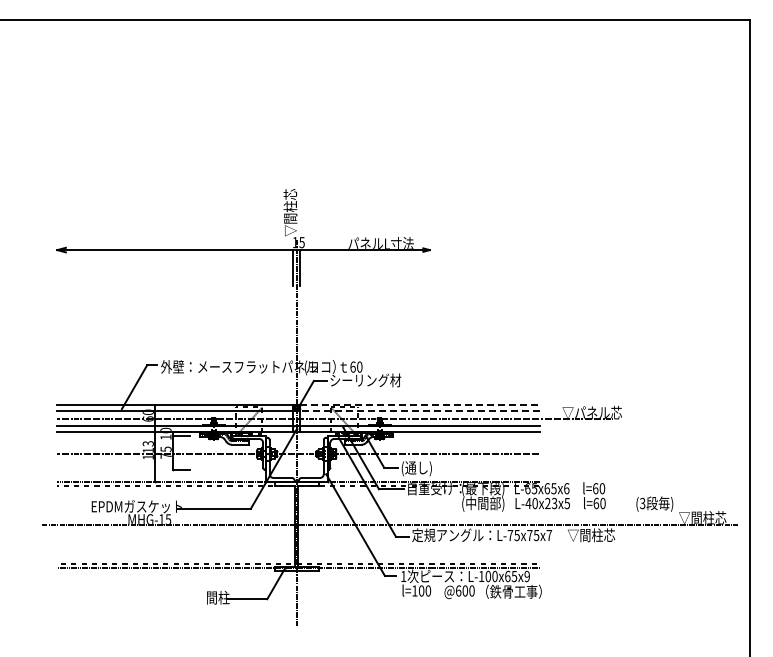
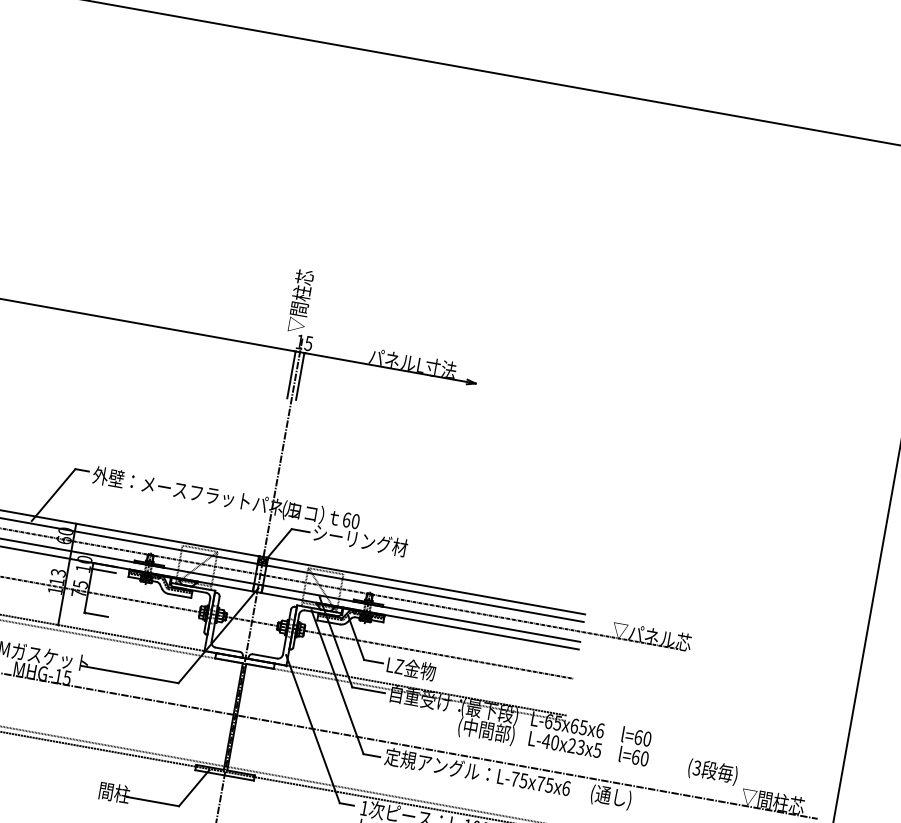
line: (420, 405) -> (426, 586), dashed -> solid
line: (419, 411) -> (424, 594), dashed -> solid
text: (420, 468) -> (412, 669), (通し) -> LZ金物
text: (549, 535) -> (566, 788), L-75x75x7 -> L-75x75x6
text: (591, 535) -> (622, 798), ▽間柱芯 -> (通し)

